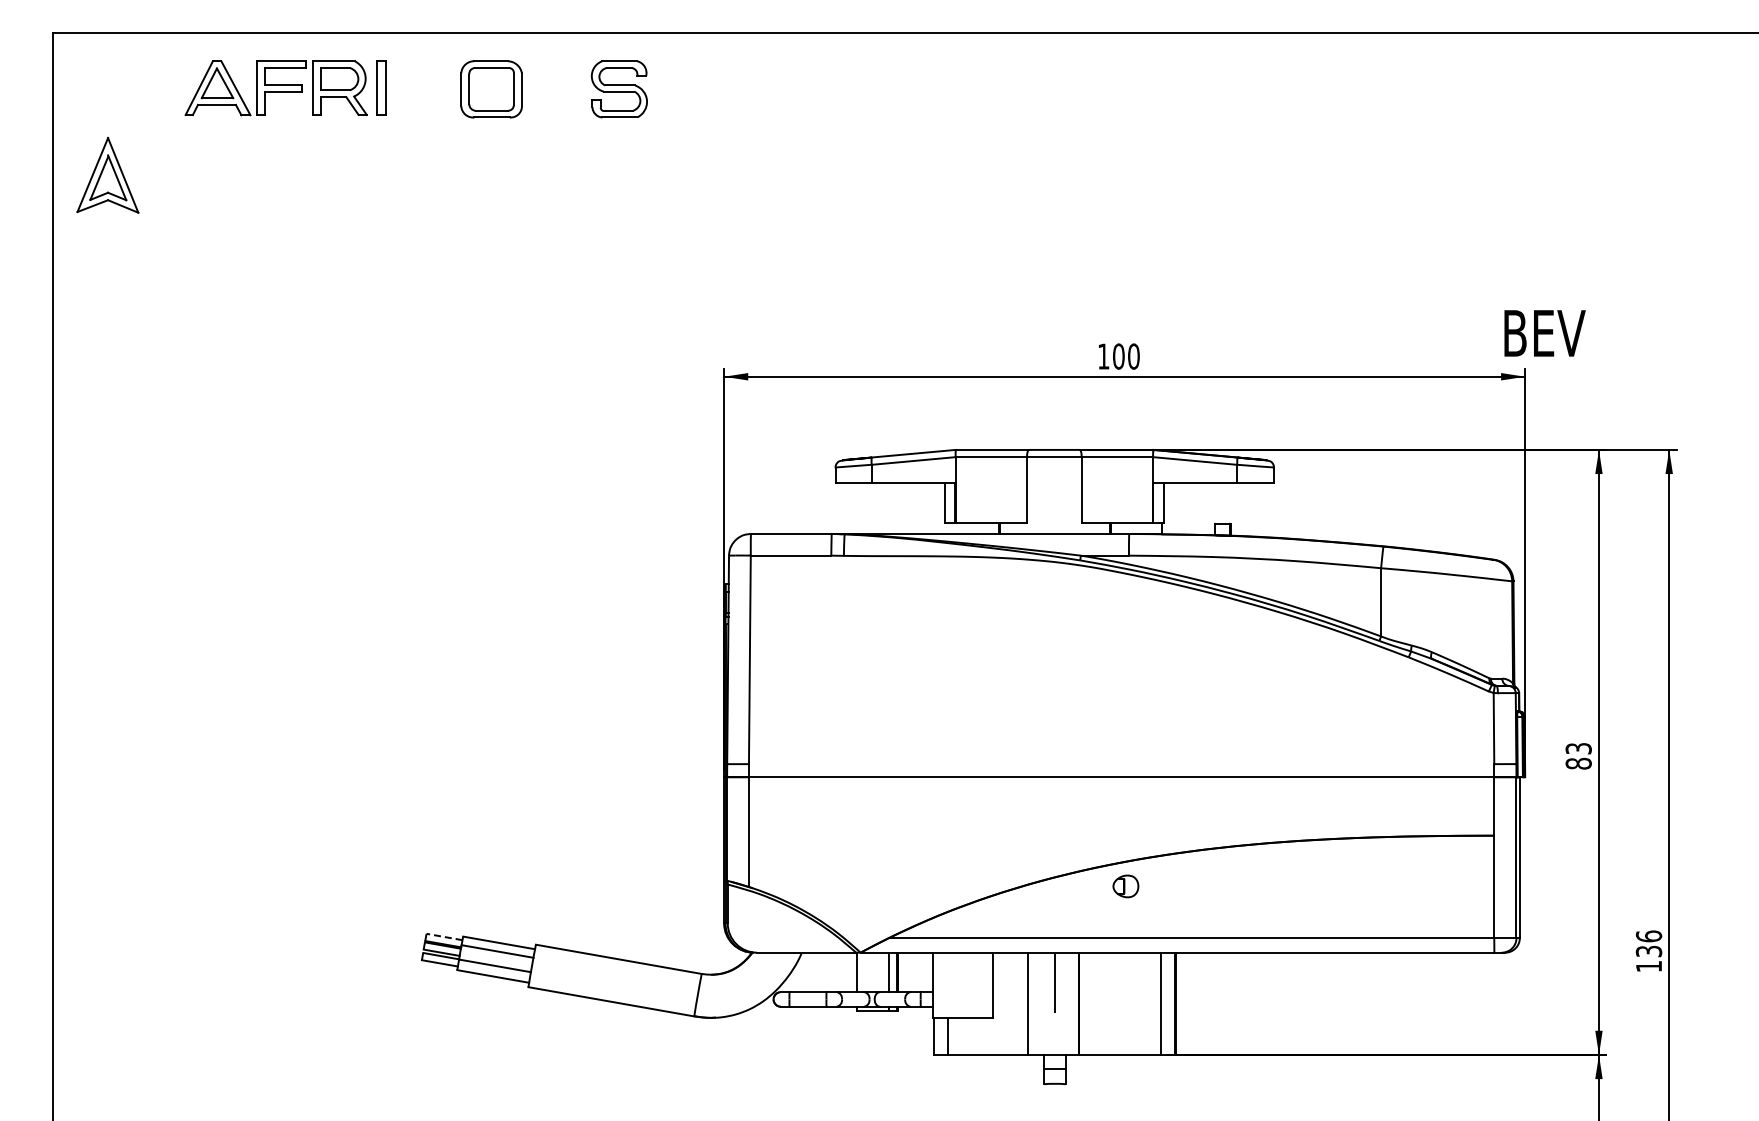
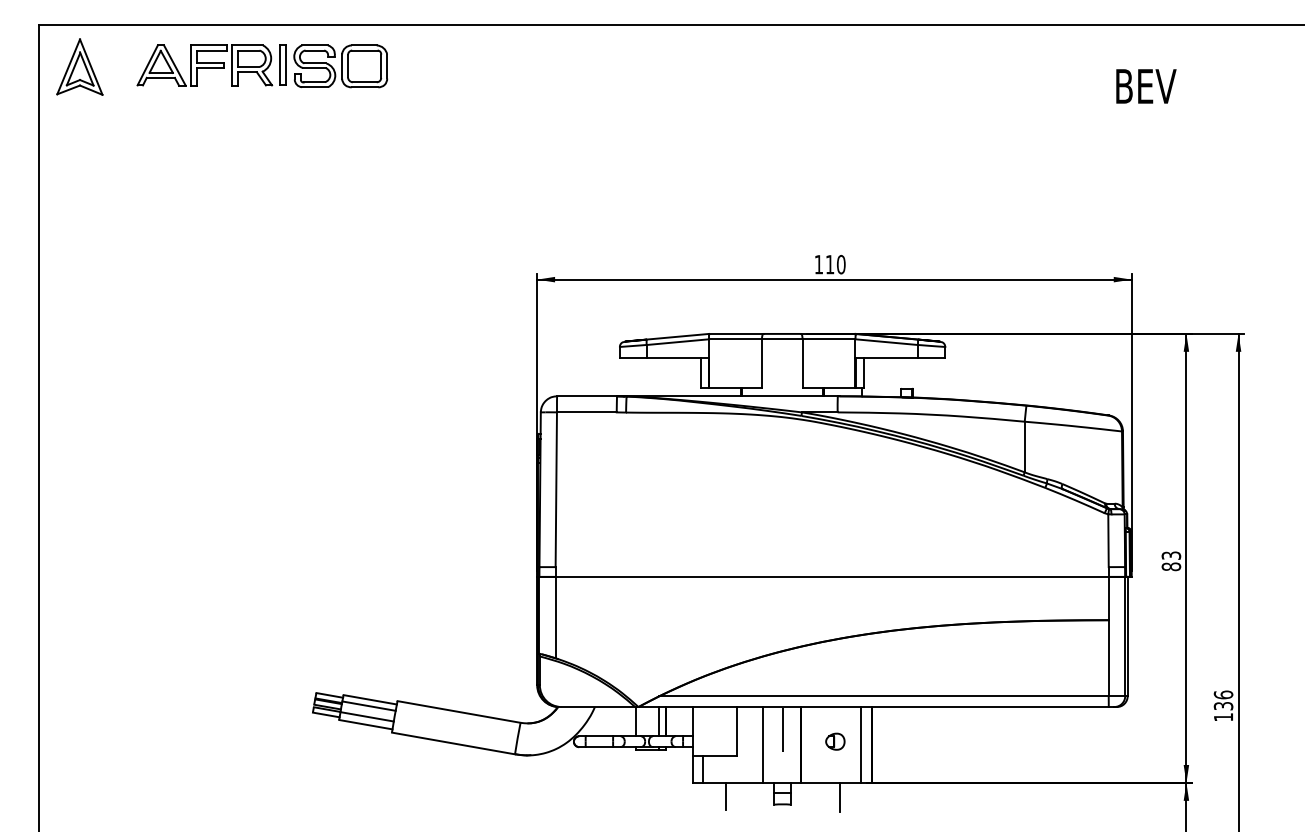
part: (618, 89) -> (314, 66), moved
part: (107, 175) -> (79, 67), moved
text: (1544, 333) -> (1145, 86), moved
text: (1118, 356) -> (829, 264), 100 -> 110
part: (1125, 886) -> (835, 741), moved
line: (444, 936) -> (329, 695), dashed -> solid
line: (978, 1072) -> (725, 795), added
line: (1131, 1074) -> (839, 797), added

